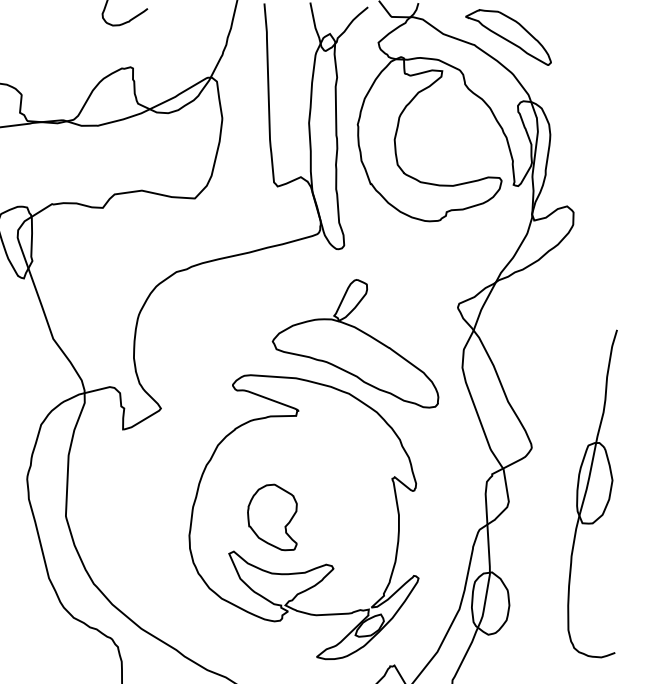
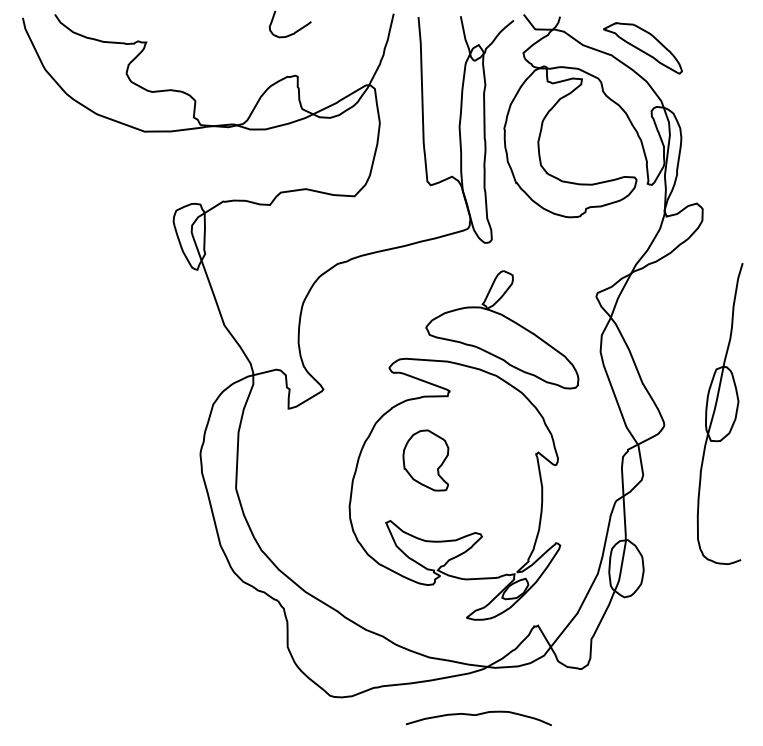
part: (591, 494) -> (719, 414), moved
part: (272, 517) -> (425, 460), moved

